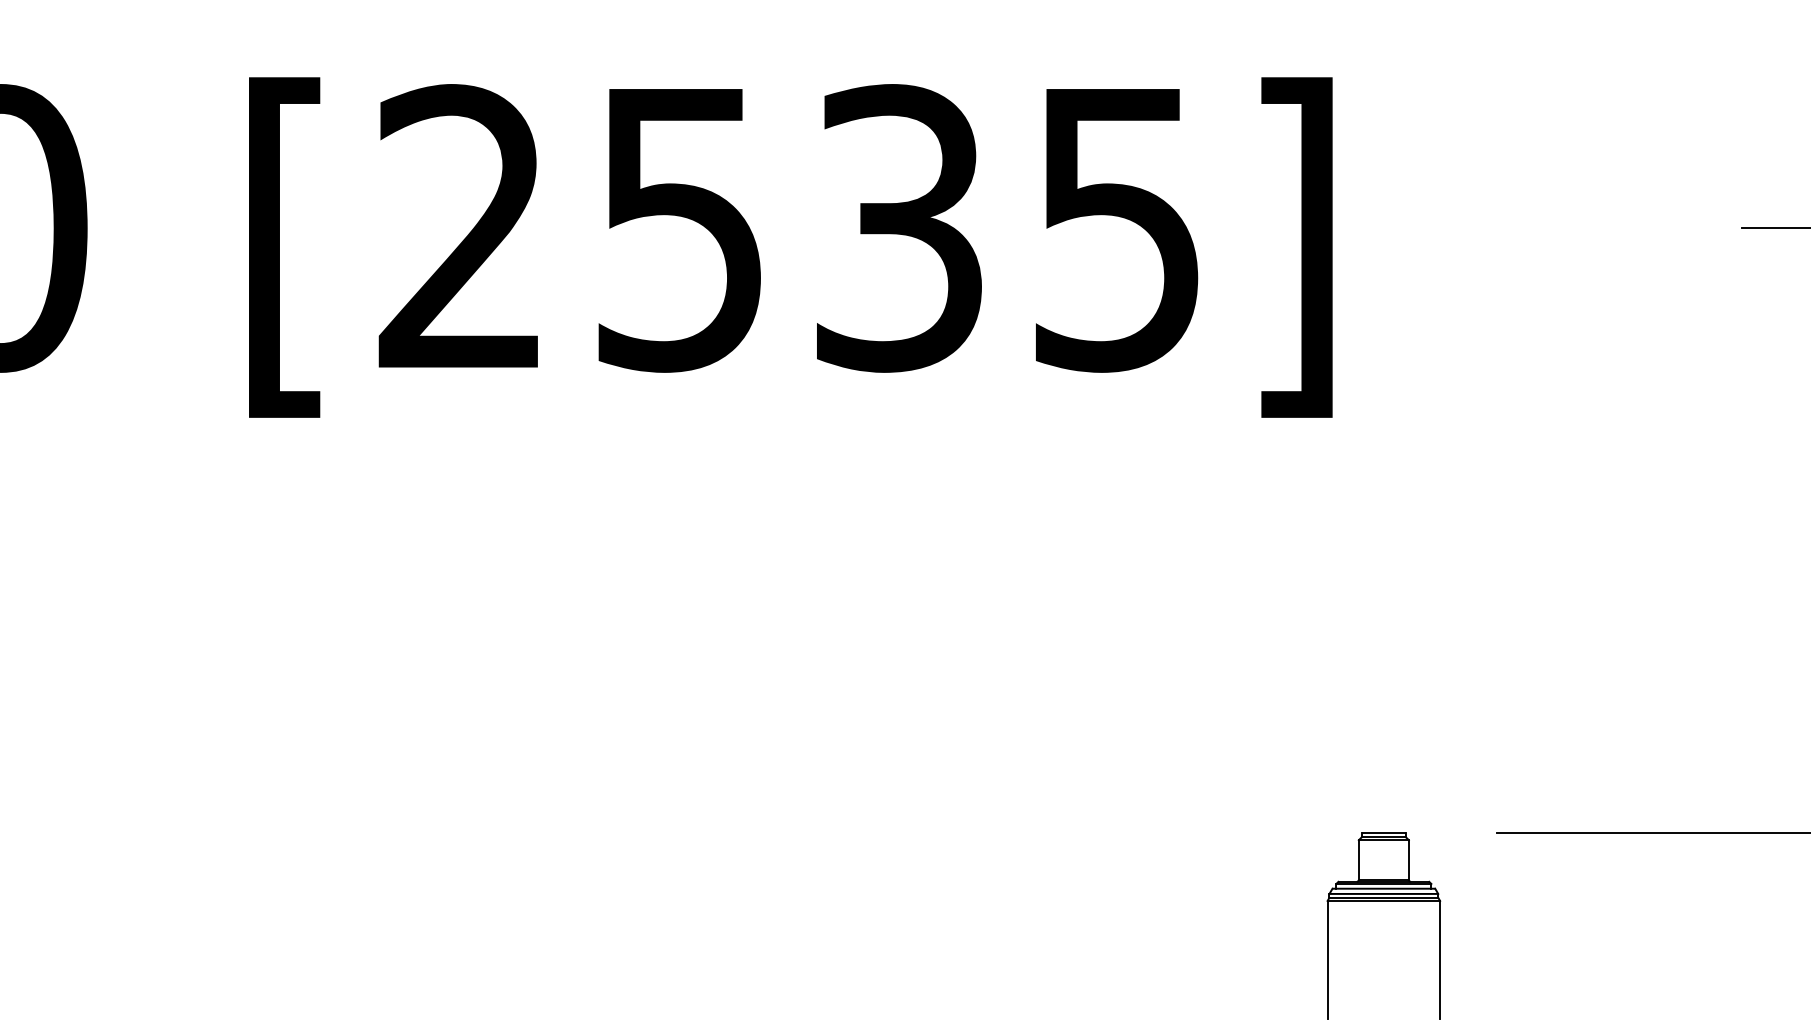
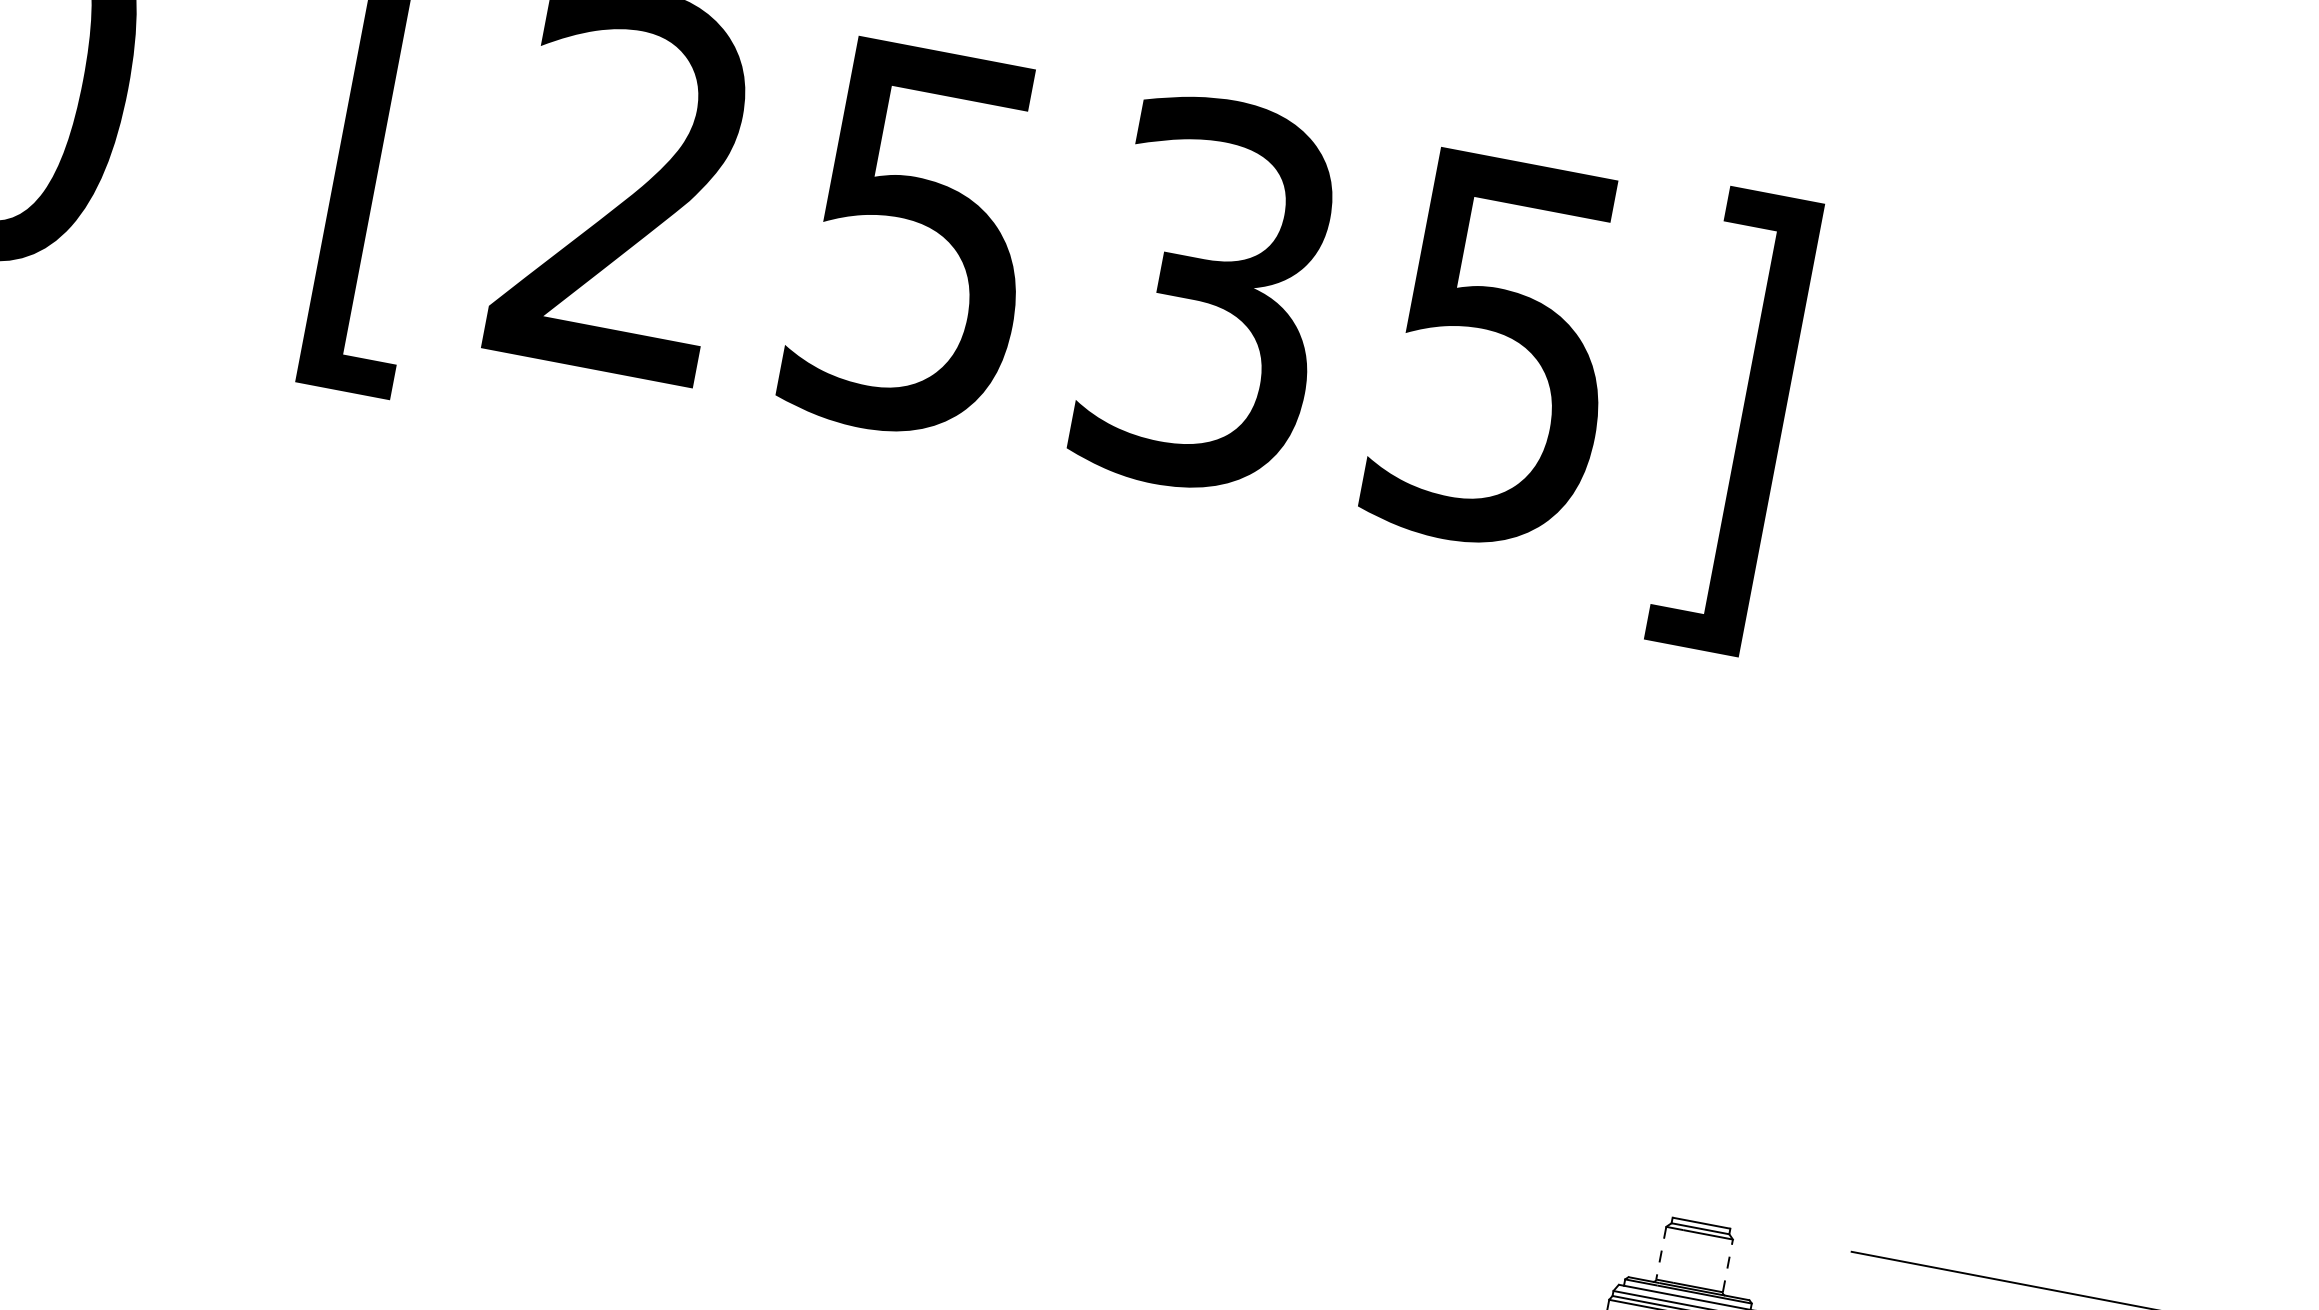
line: (1358, 859) -> (1660, 1252), solid -> dashed
line: (1408, 859) -> (1727, 1265), solid -> dashed

